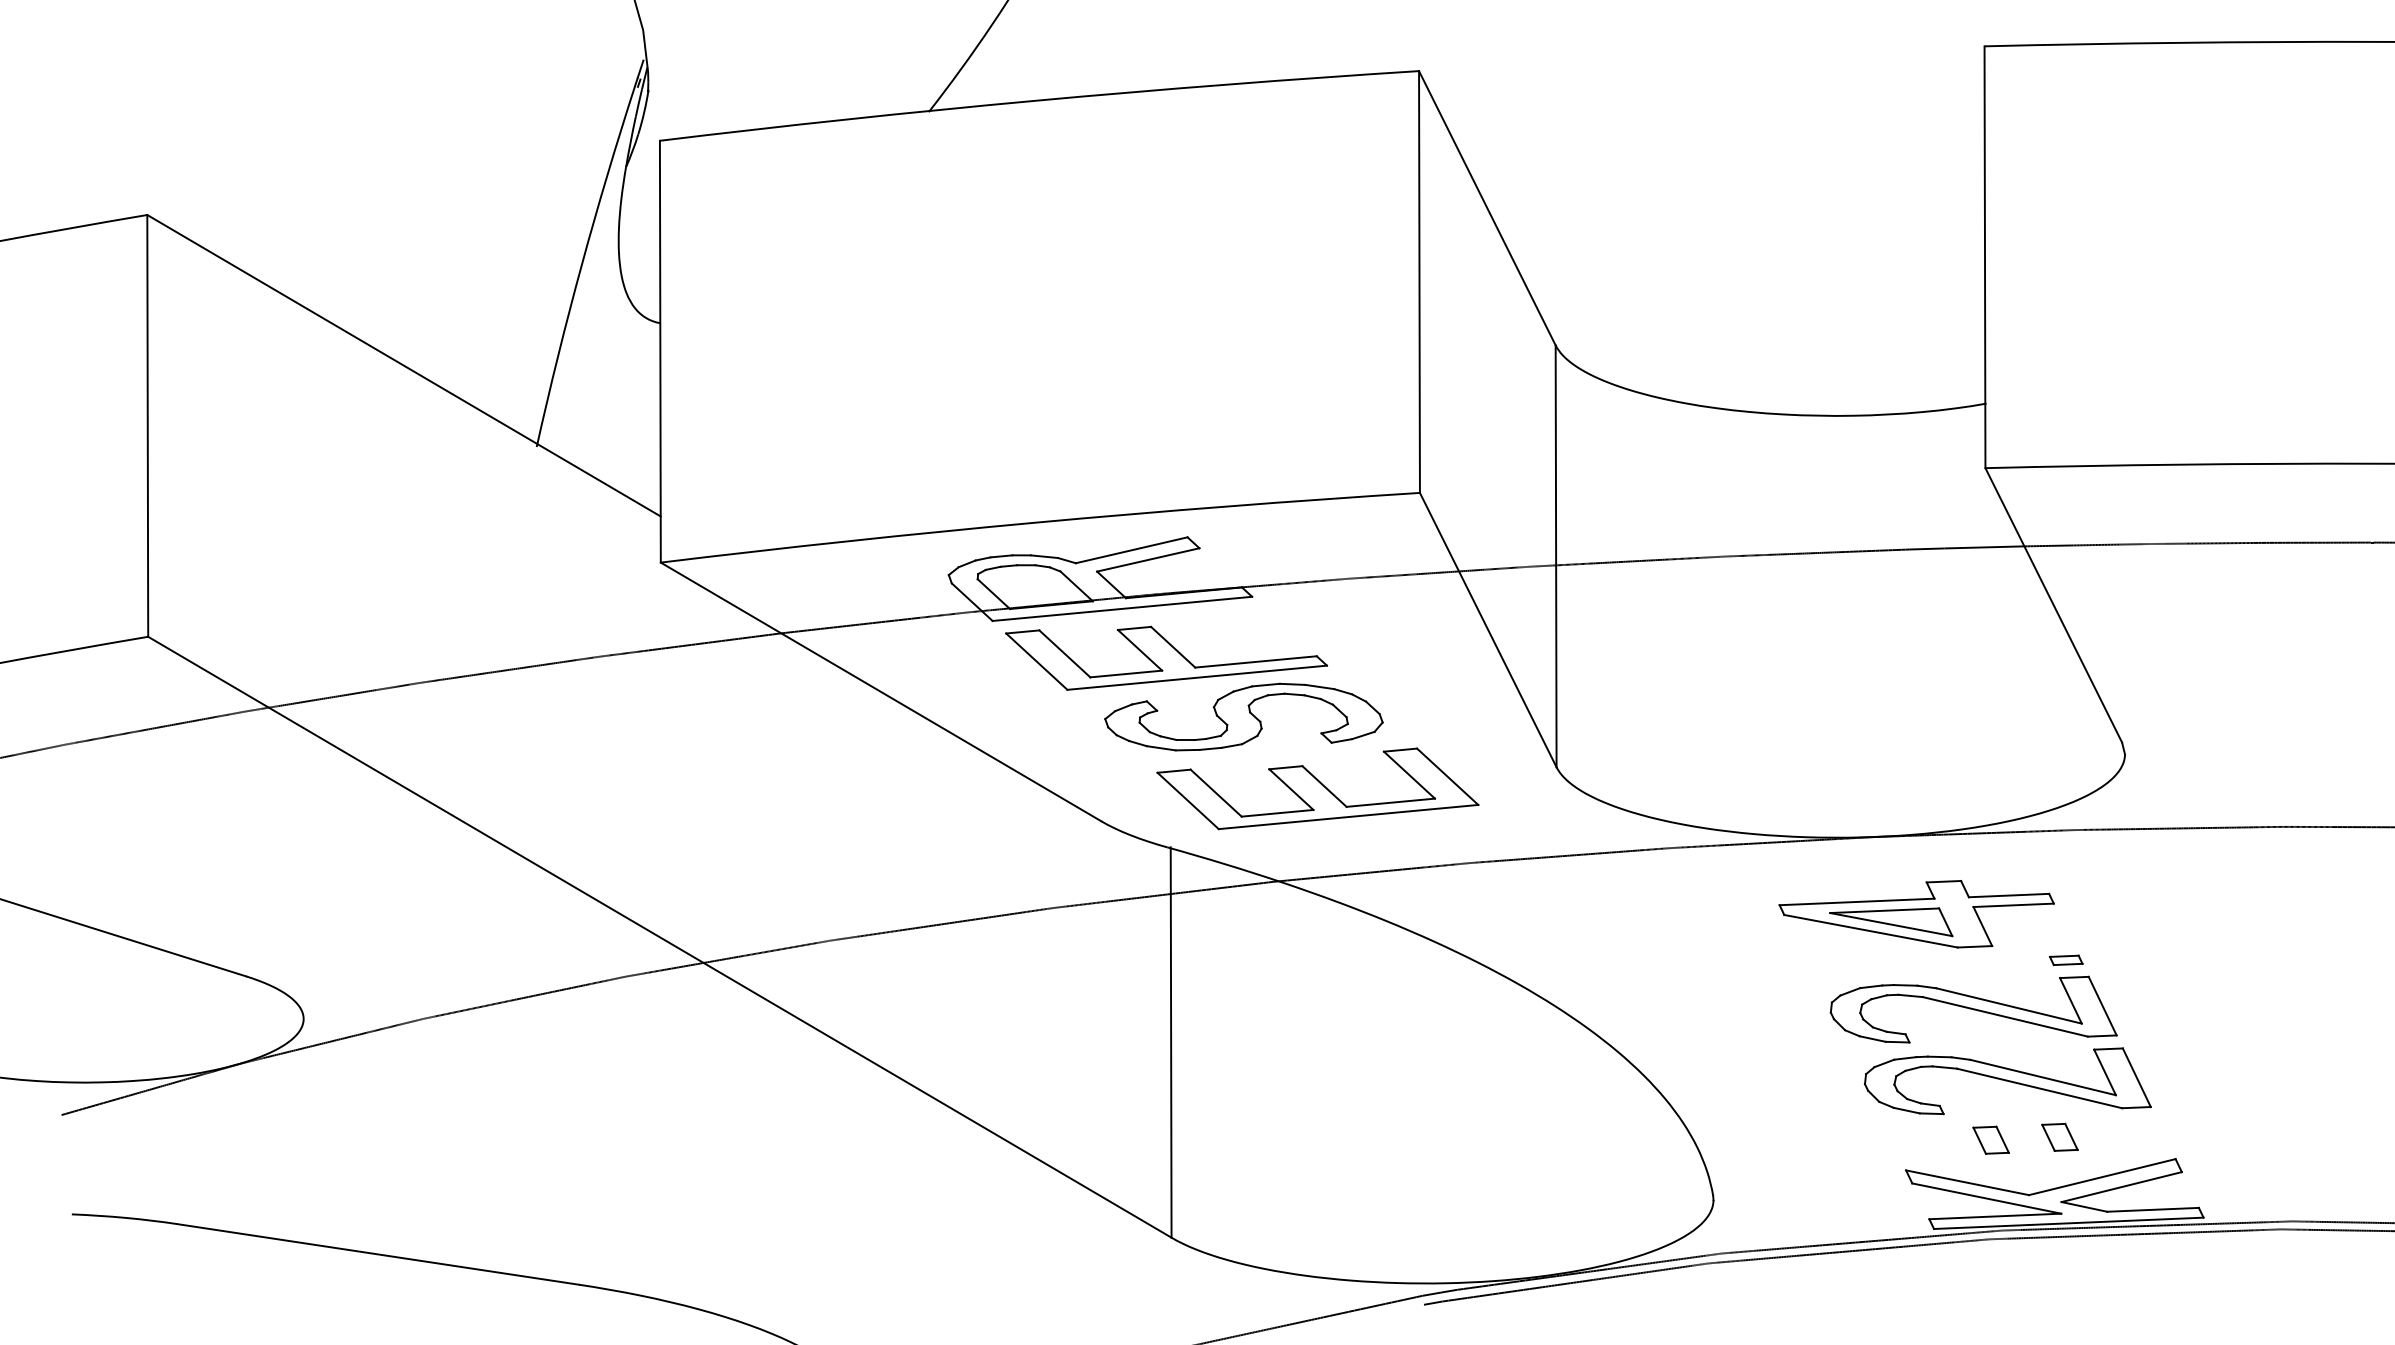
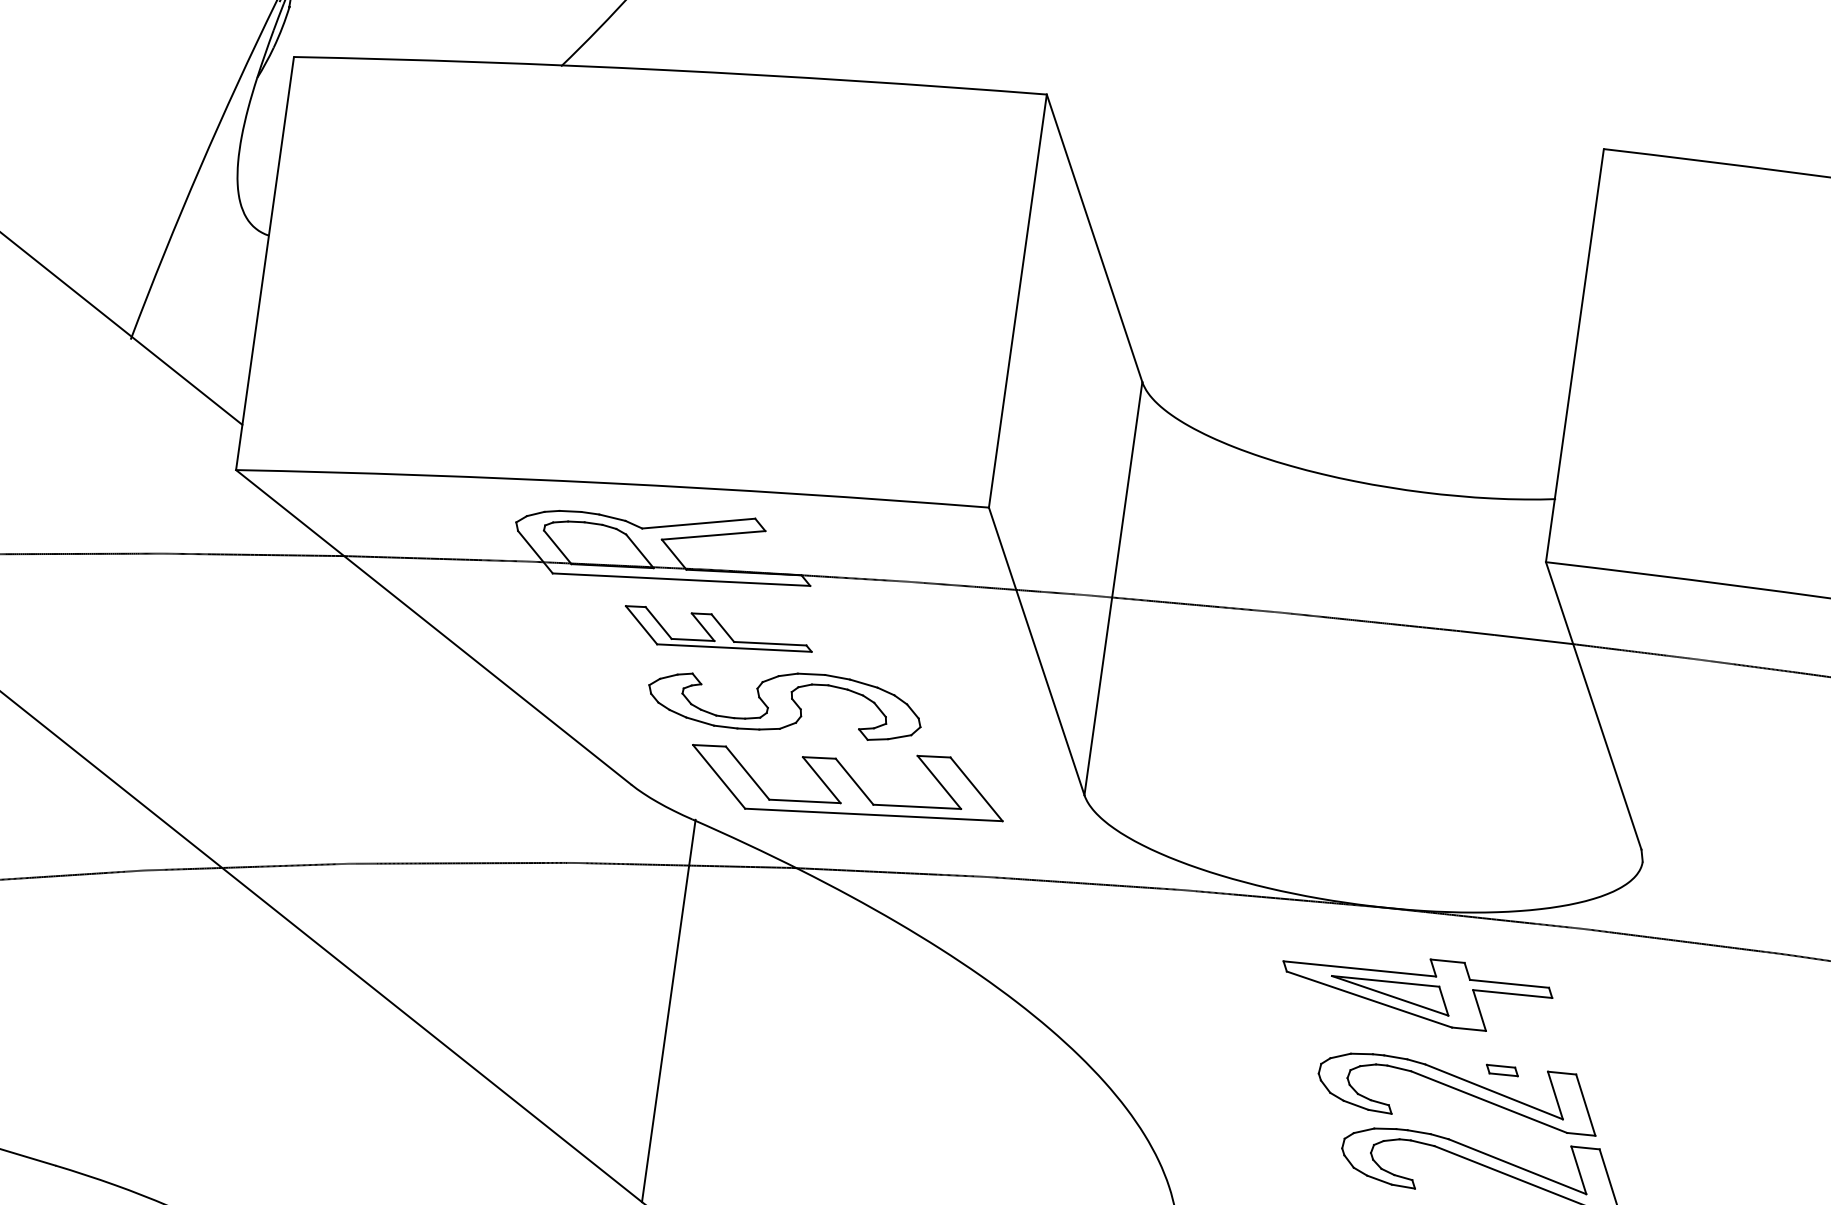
part: (1166, 657) -> (717, 633), size x0.6
part: (2066, 960) -> (1502, 1070), moved

